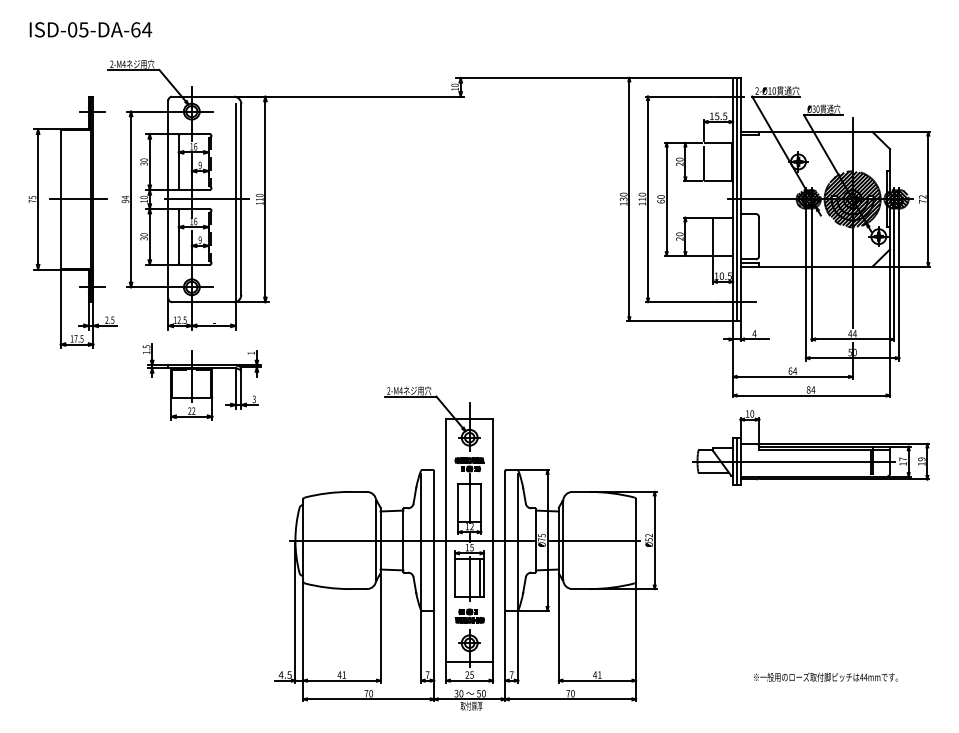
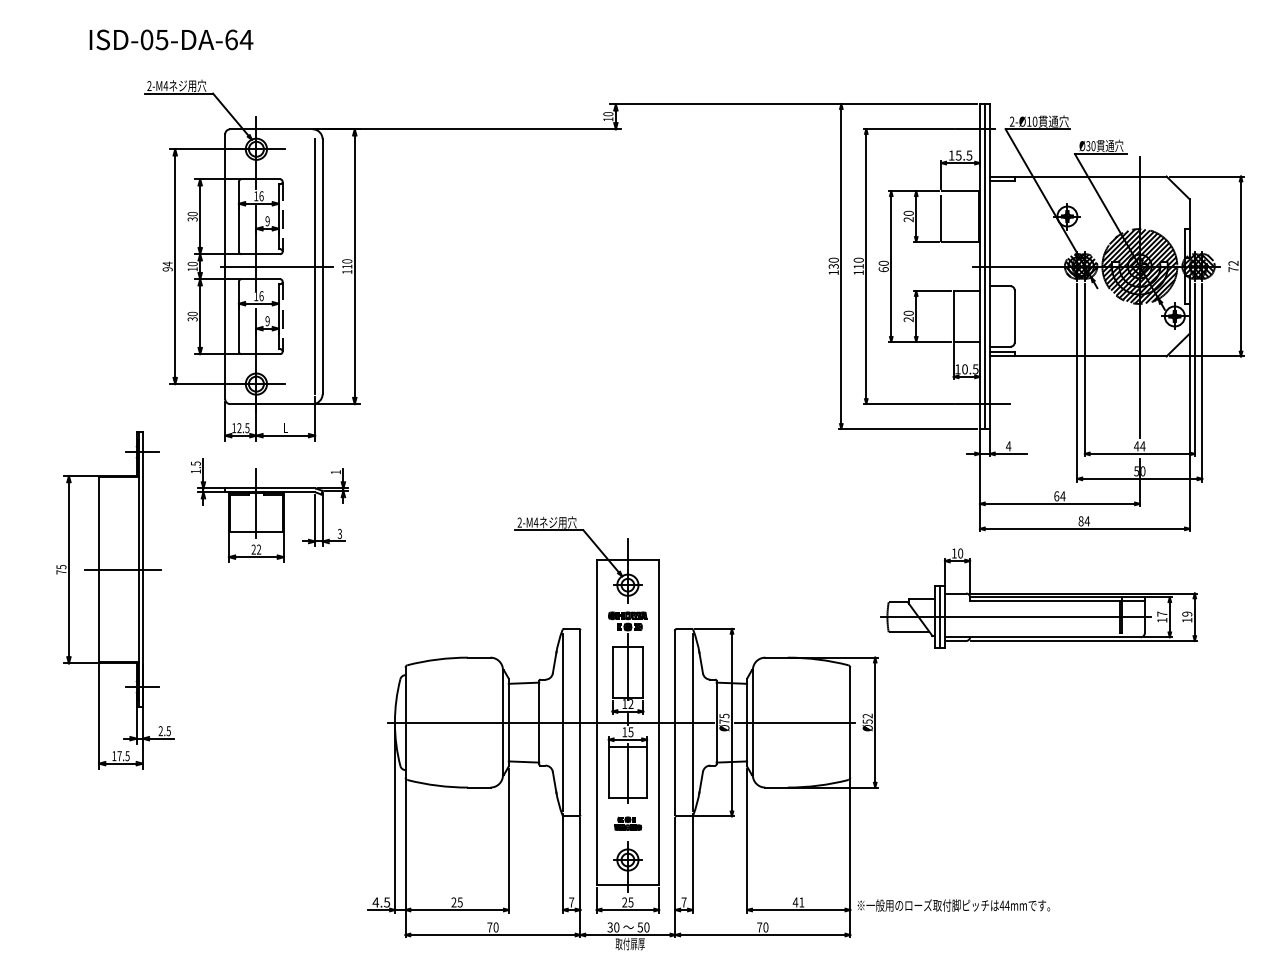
text: (90, 29) -> (171, 39), moved
part: (72, 222) -> (115, 600), moved
part: (810, 447) -> (1038, 598), moved
line: (480, 577) -> (642, 772), removed
part: (469, 615) -> (627, 823), size x0.7
text: (341, 675) -> (456, 902), 41 -> 25
text: (825, 677) -> (953, 905), moved

